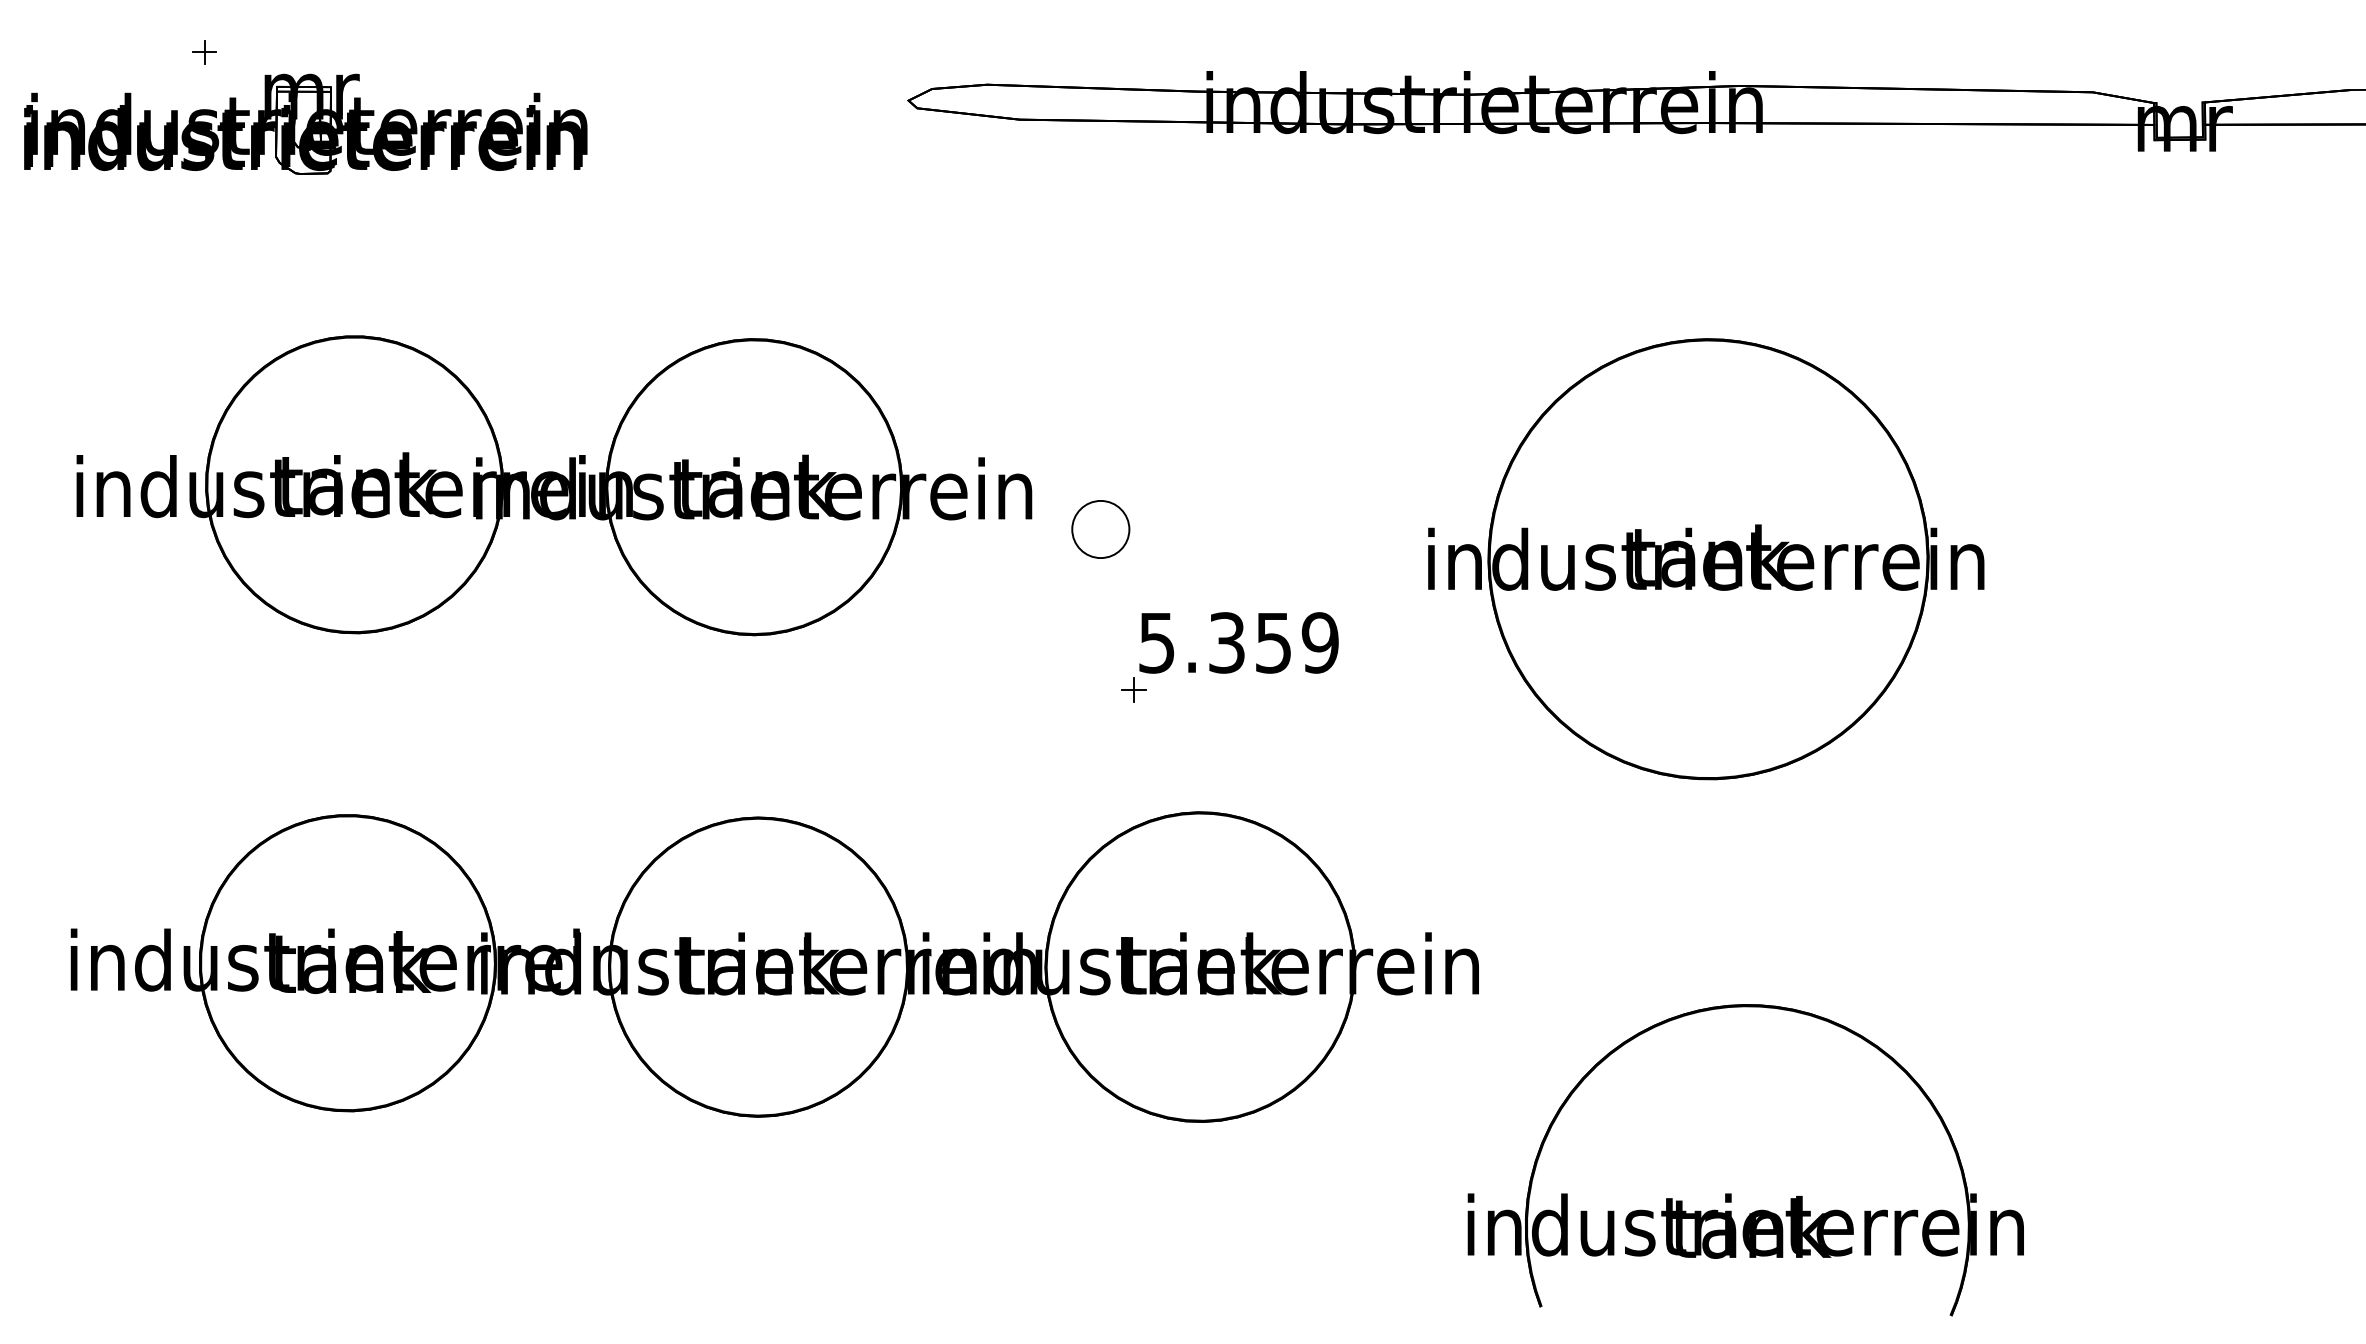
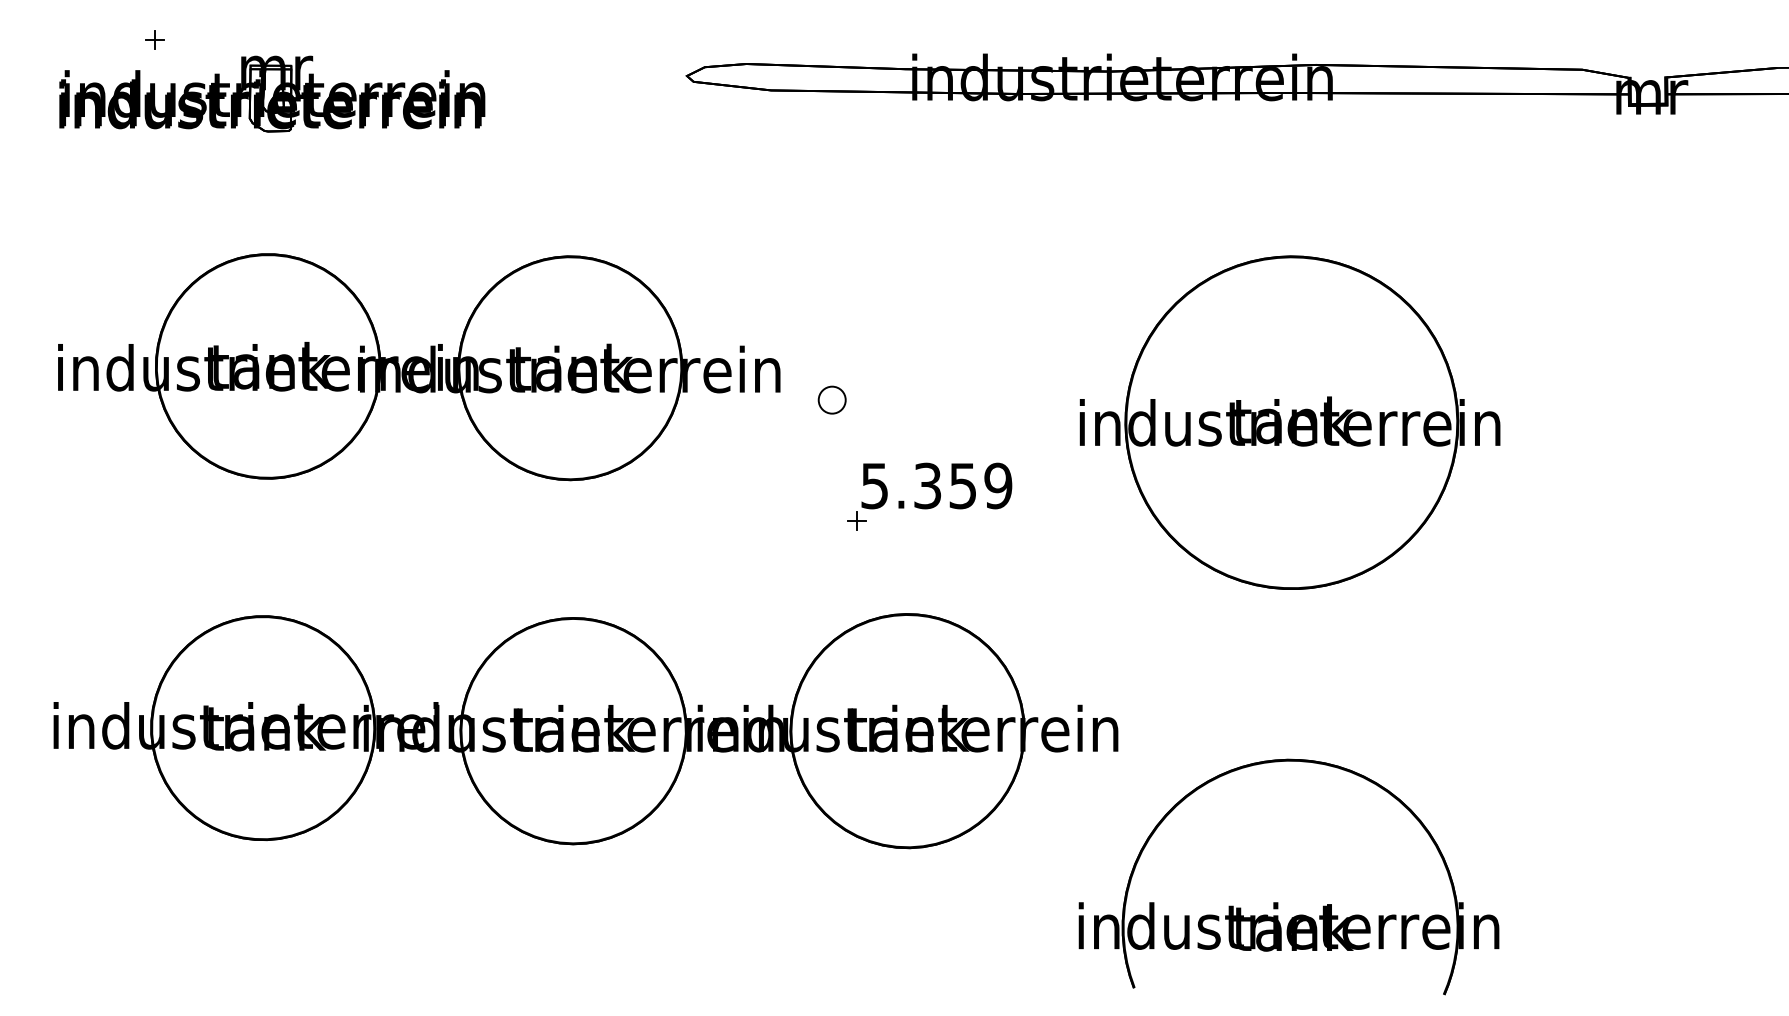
part: (306, 123) -> (272, 93), moved
part: (1099, 528) -> (831, 399), size x0.62
part: (1731, 1193) -> (1278, 902), moved

